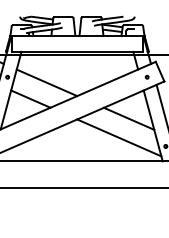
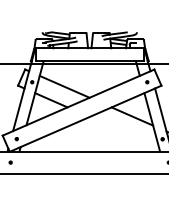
line: (118, 138) -> (123, 132), removed

